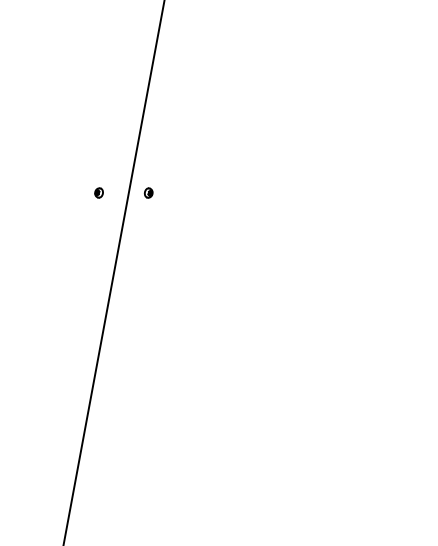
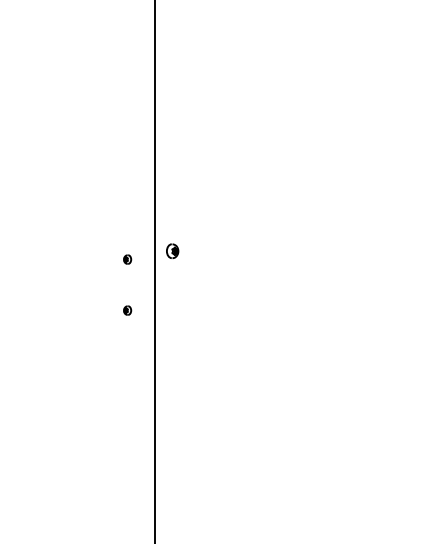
part: (148, 193) -> (172, 251), size x1.6
part: (88, 247) -> (127, 310), added

